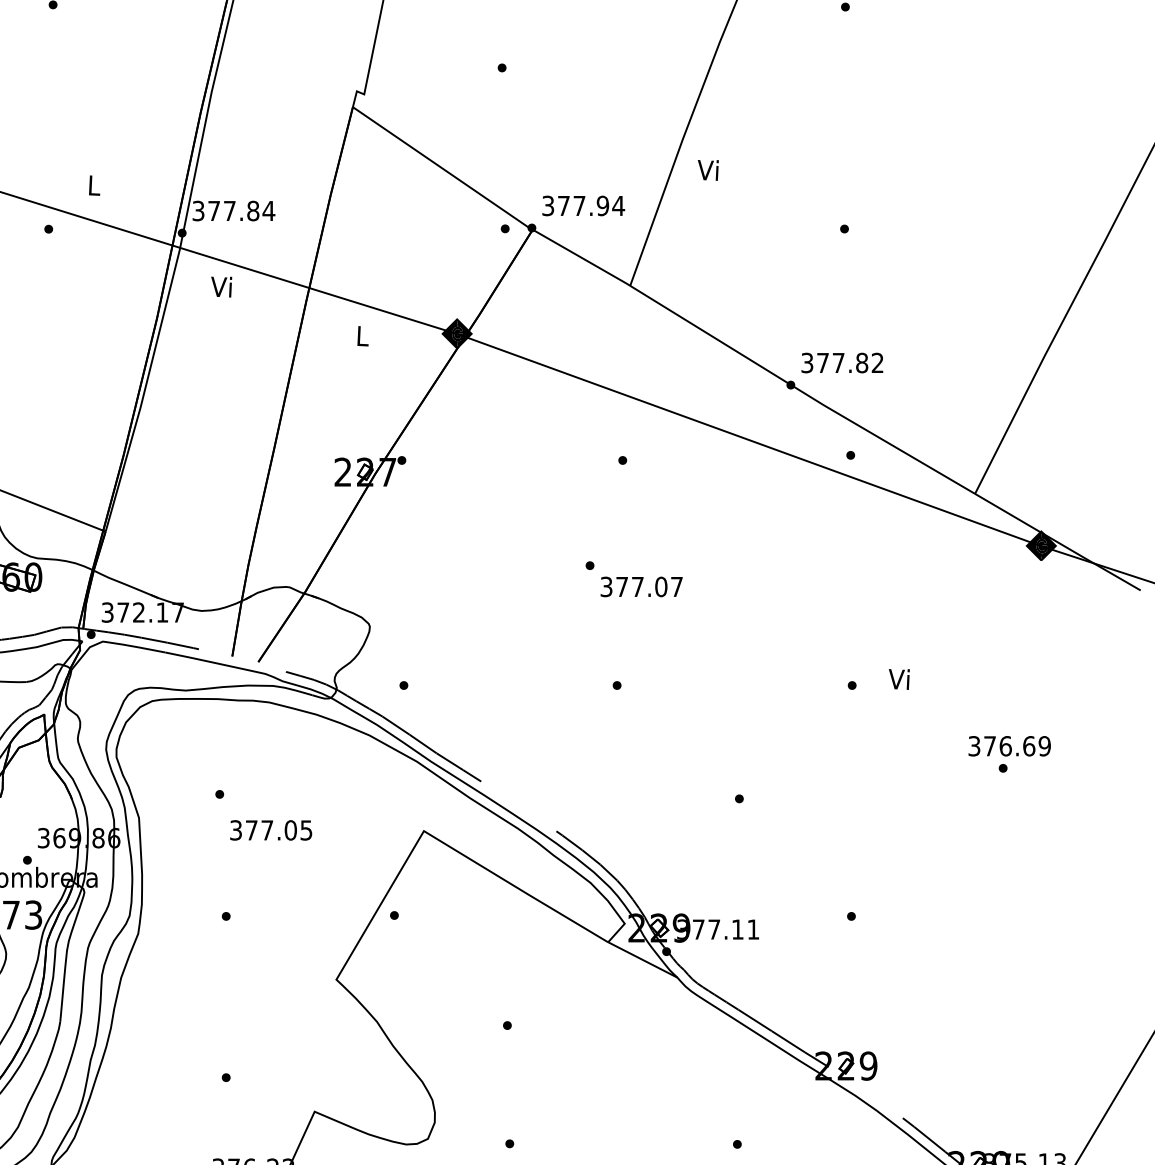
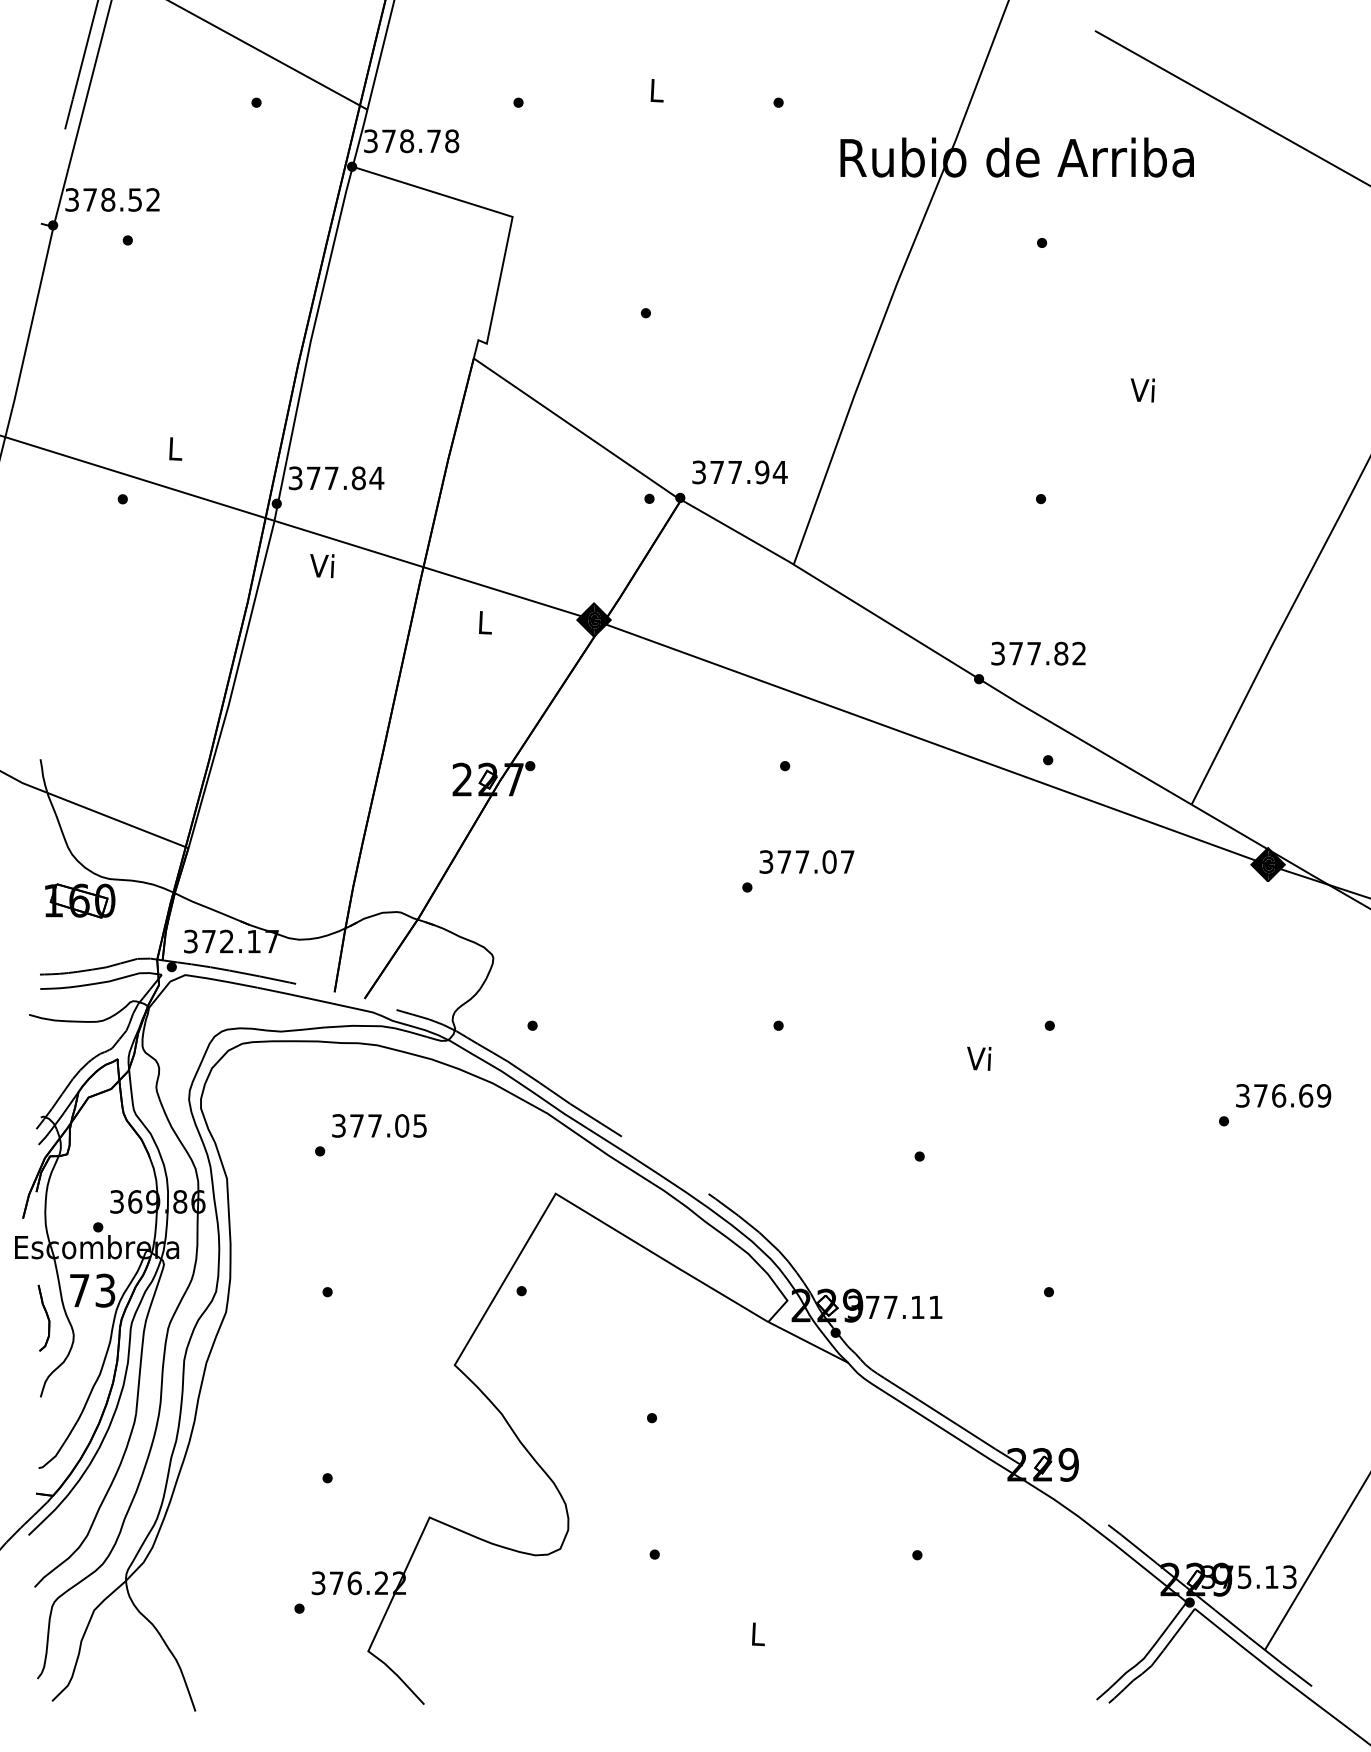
text: (708, 170) -> (1142, 390), moved
text: (641, 586) -> (806, 861), moved
text: (899, 679) -> (979, 1058), moved
text: (1009, 745) -> (1283, 1095), moved
text: (271, 830) -> (379, 1125), moved

